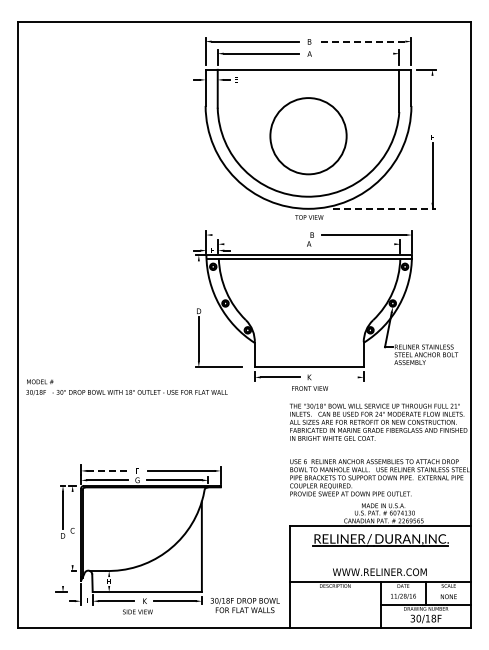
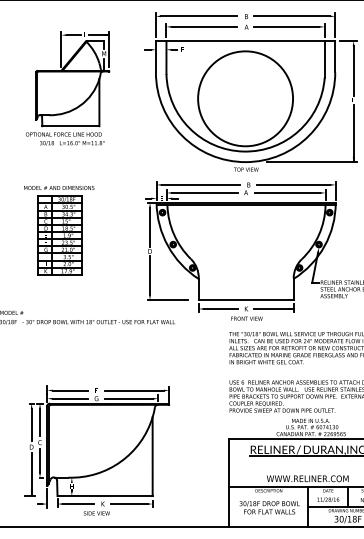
line: (361, 41) -> (291, 16), dashed -> solid
line: (355, 53) -> (286, 26), added
line: (432, 103) -> (353, 70), added
part: (104, 123) -> (67, 87), added
circle: (308, 135) -> (245, 98), size x1.43
line: (384, 208) -> (311, 161), dashed -> solid
line: (257, 235) -> (201, 185), added
line: (261, 244) -> (204, 193), added
line: (356, 244) -> (287, 193), added
line: (198, 283) -> (149, 227), added
part: (94, 287) -> (59, 230), added
line: (340, 377) -> (273, 309), added
line: (108, 470) -> (71, 390), dashed -> solid
line: (72, 507) -> (39, 422), added
line: (72, 551) -> (39, 460), added
line: (63, 567) -> (32, 474), added
text: (244, 605) -> (269, 507), moved

